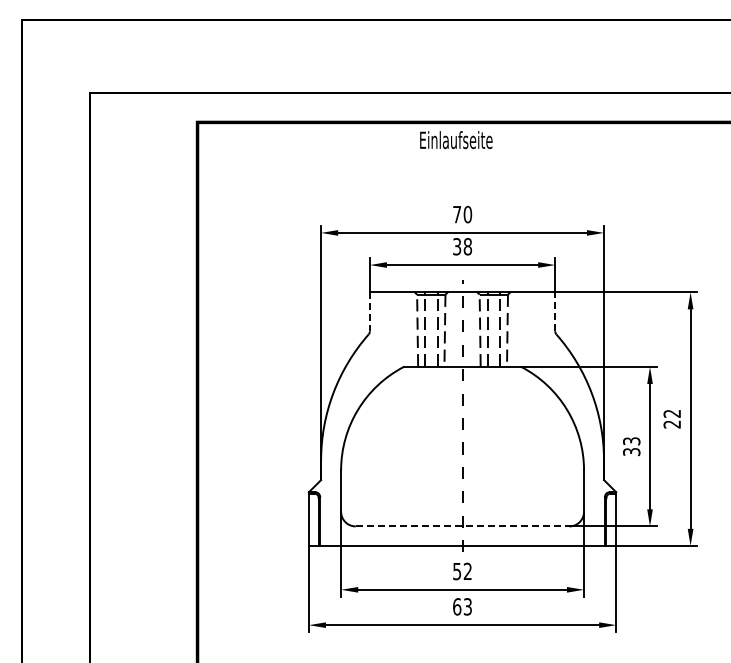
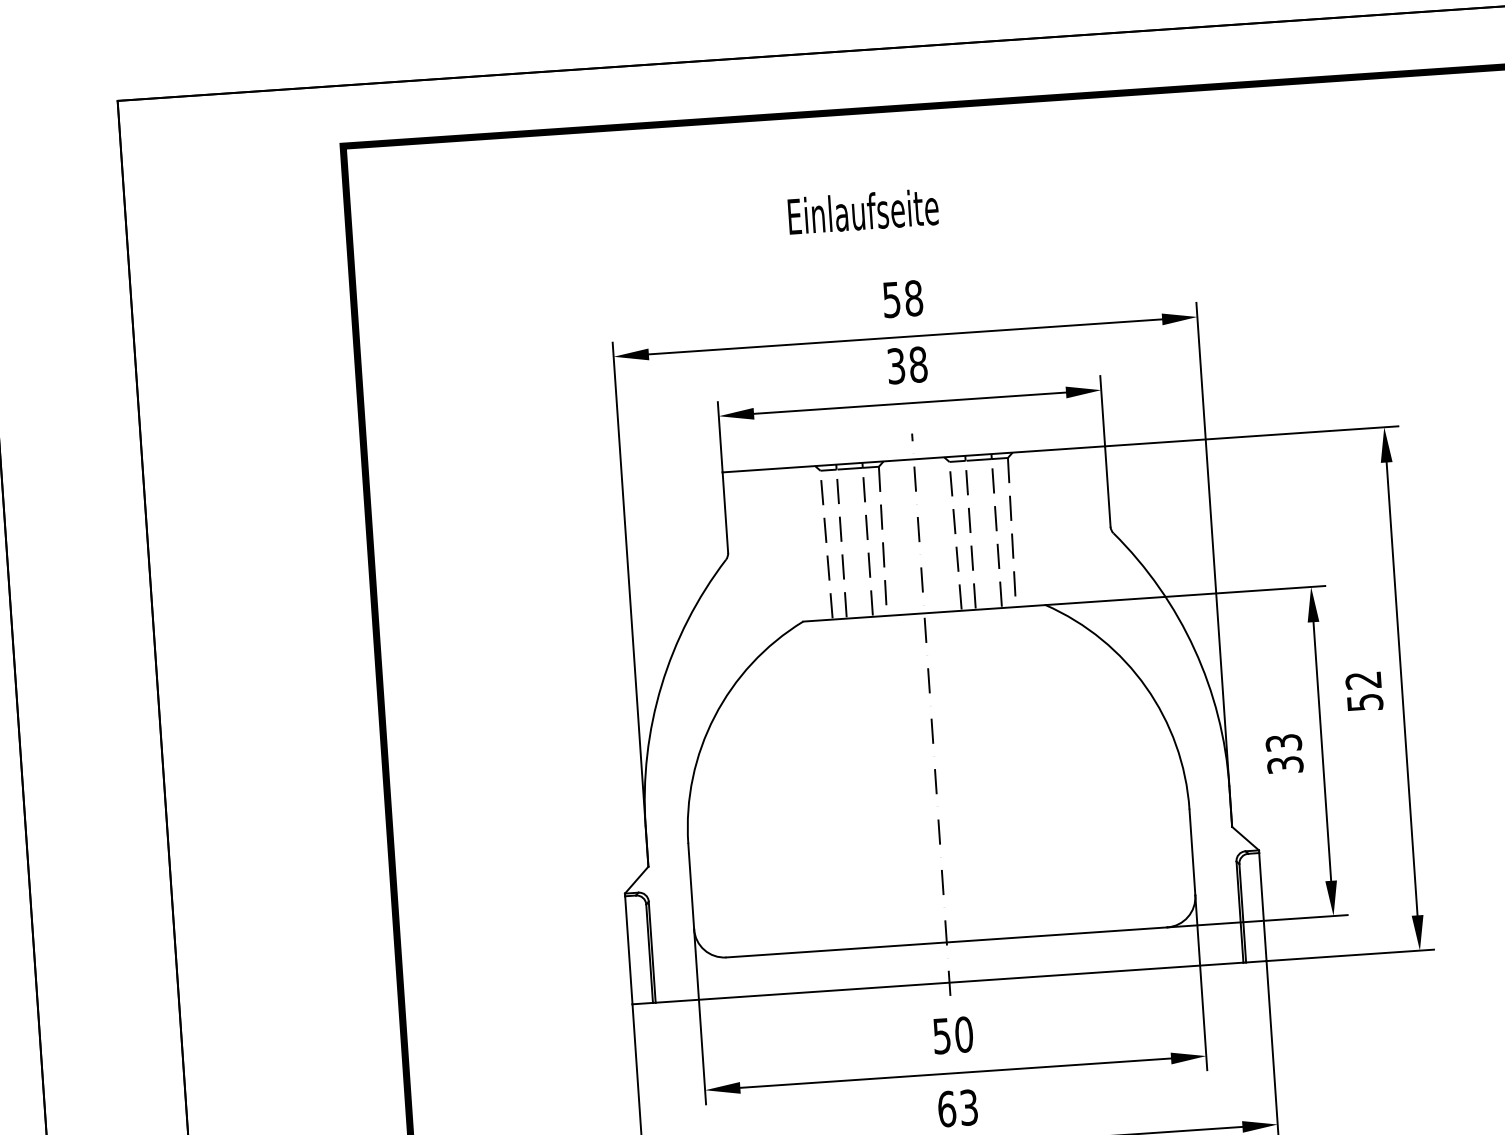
text: (456, 140) -> (863, 212), moved
text: (462, 214) -> (902, 298), 70 -> 58
line: (369, 311) -> (724, 512), dashed -> solid
line: (555, 311) -> (1108, 485), dashed -> solid
text: (672, 424) -> (1365, 702), 22 -> 52
line: (462, 526) -> (946, 942), dashed -> solid
text: (467, 571) -> (963, 1034), 52 -> 50

